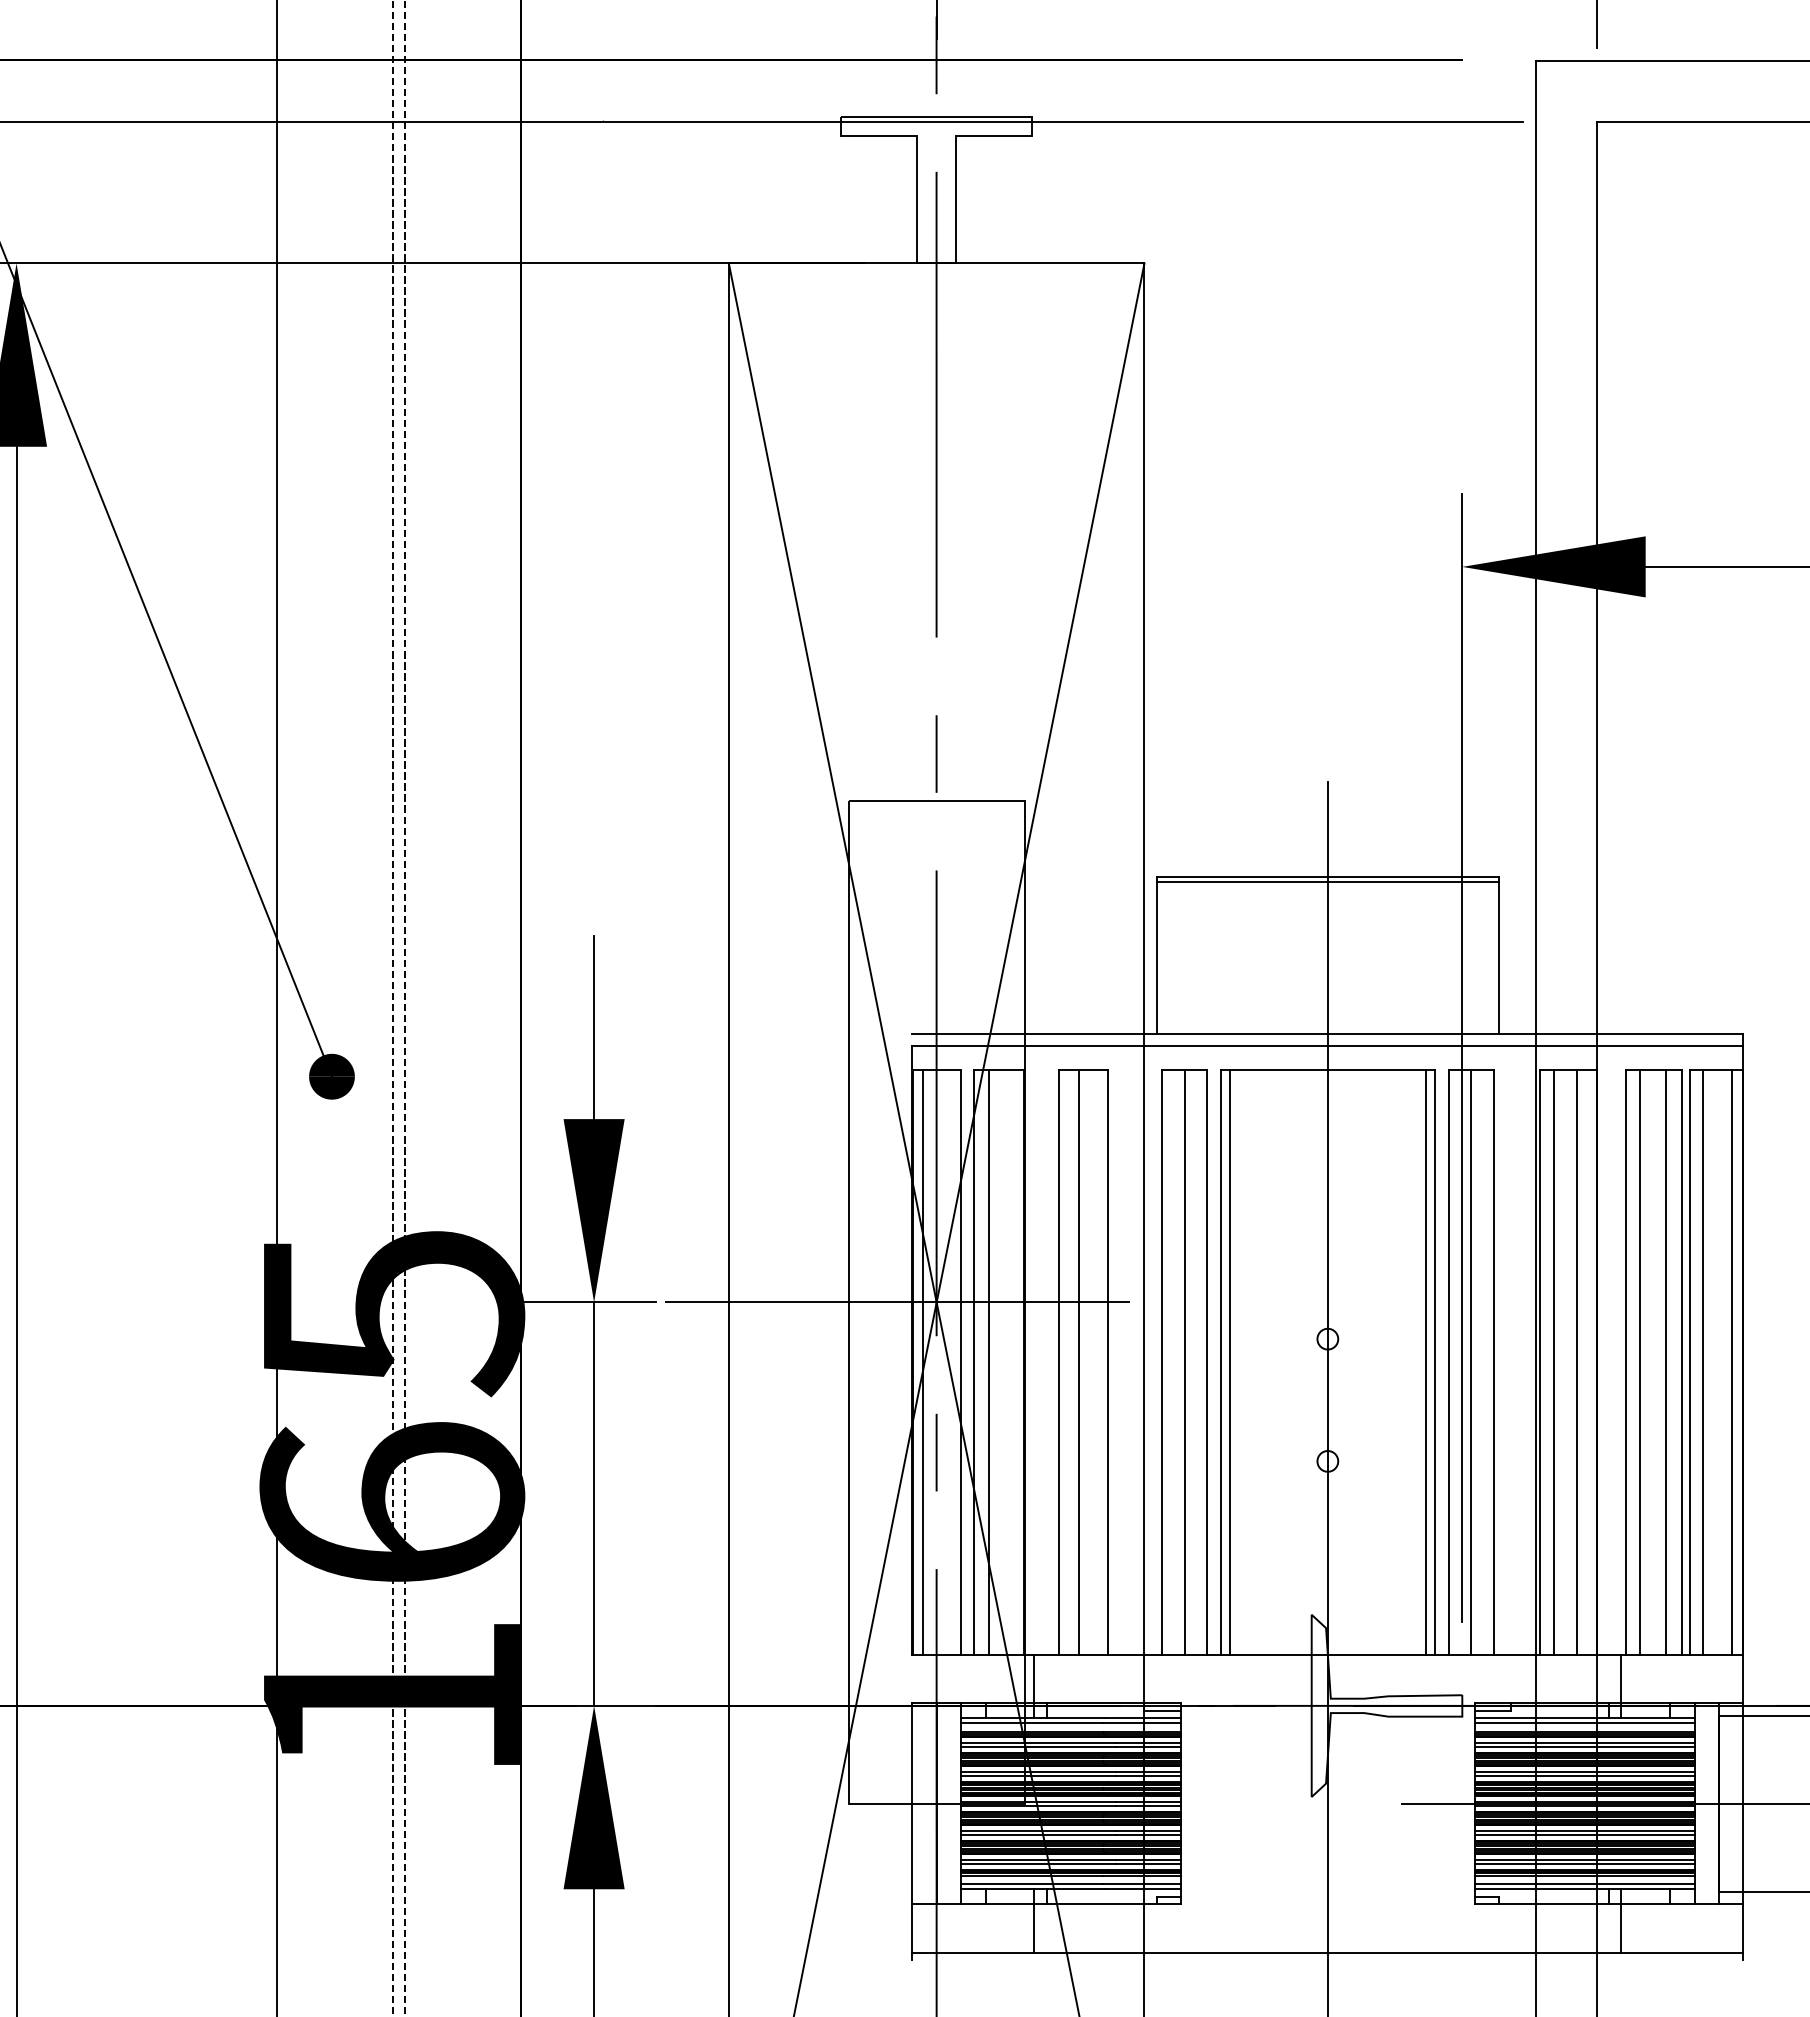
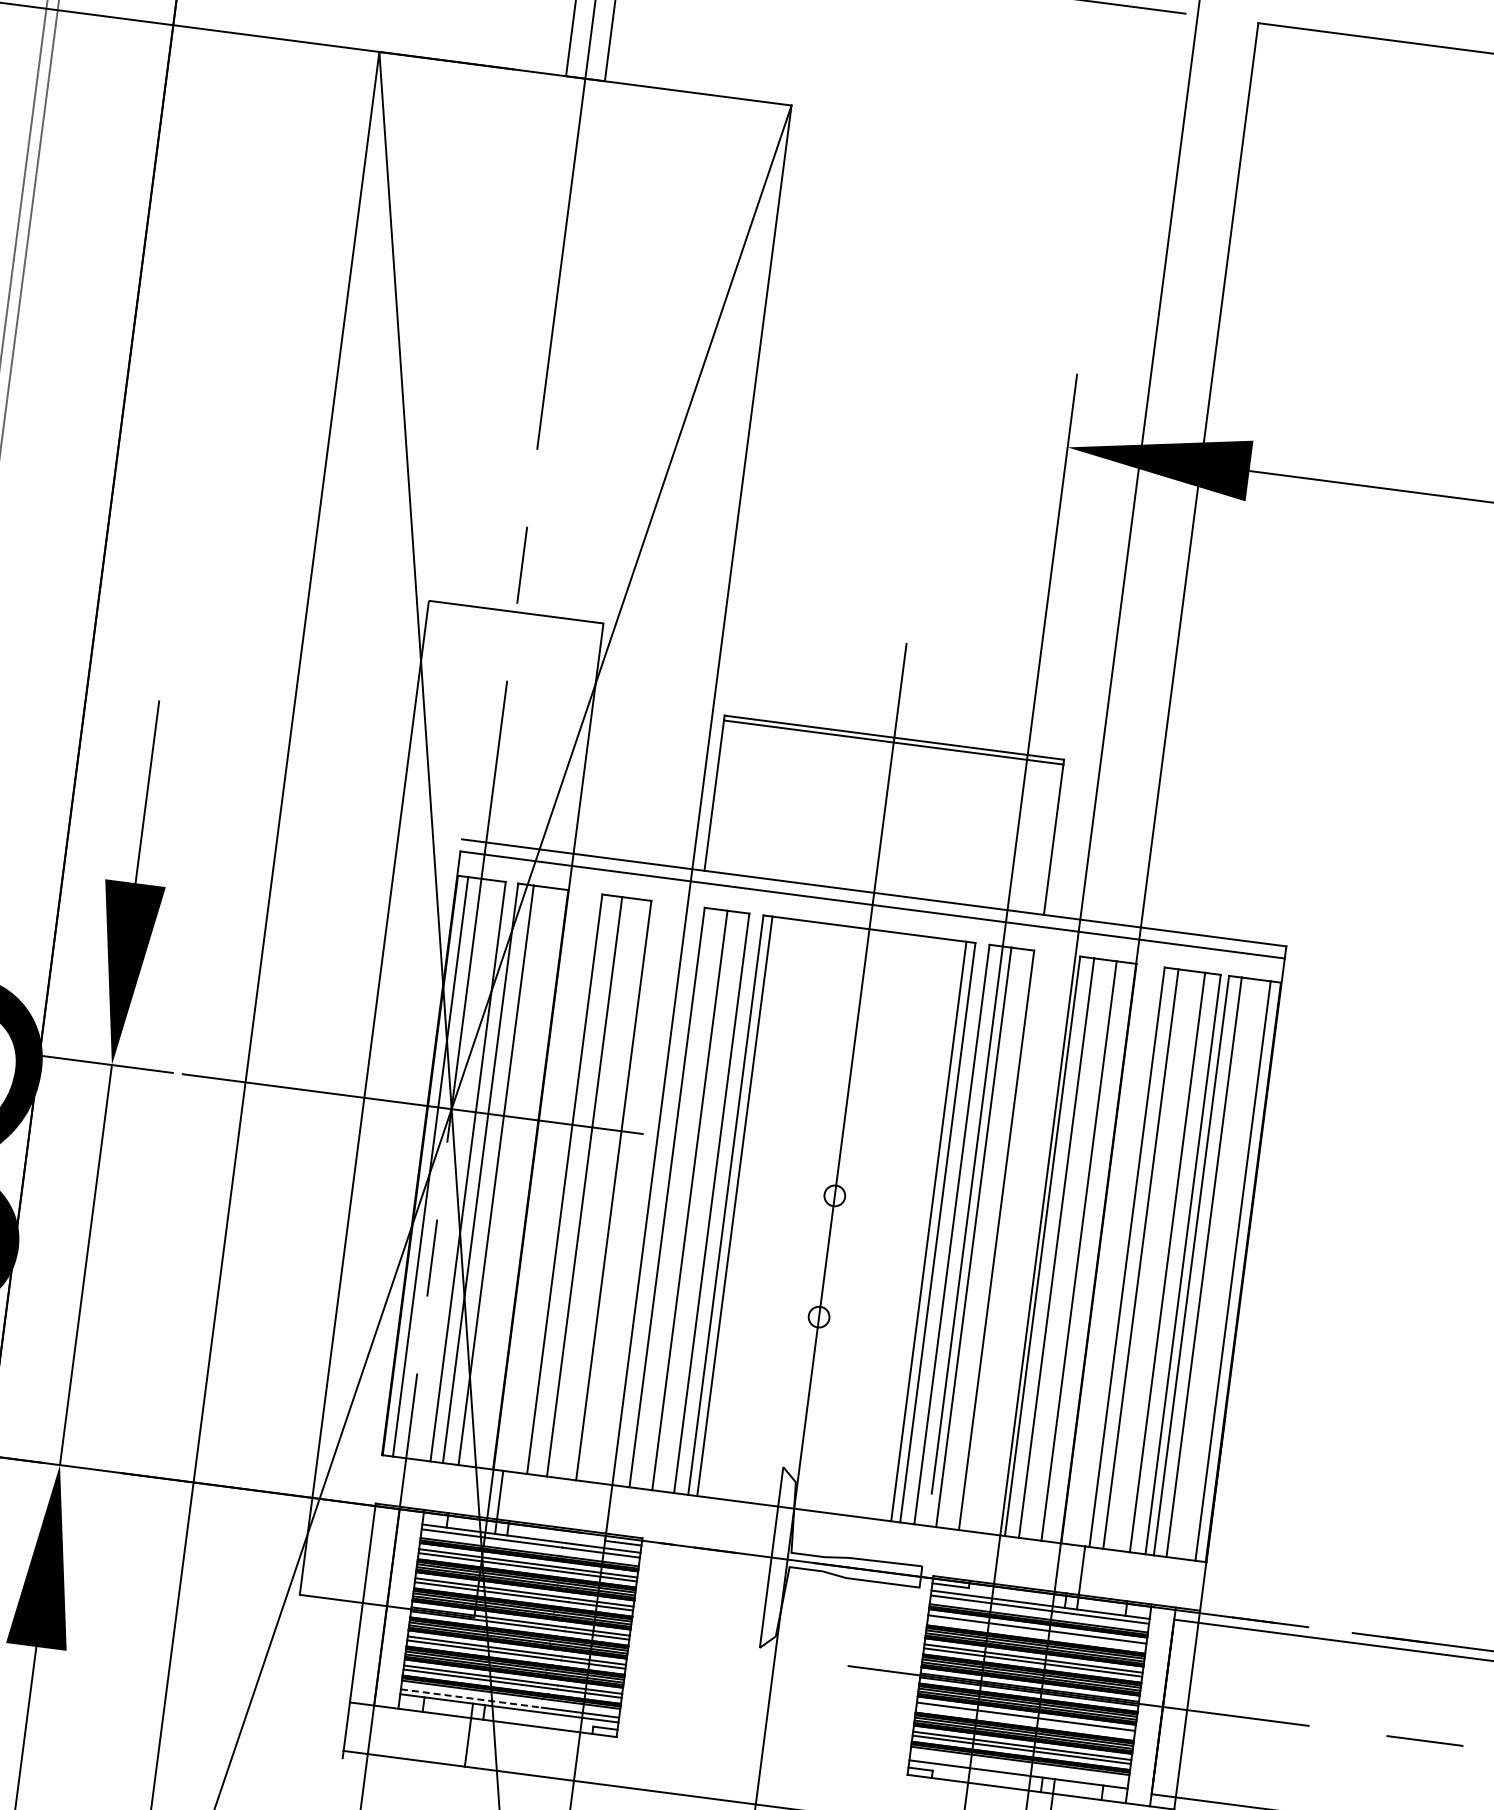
line: (1584, 1746) -> (1036, 1632), removed
line: (1584, 1835) -> (1025, 1721), removed
line: (1032, 1884) -> (471, 1698), solid -> dashed
line: (1584, 1884) -> (1019, 1769), removed

